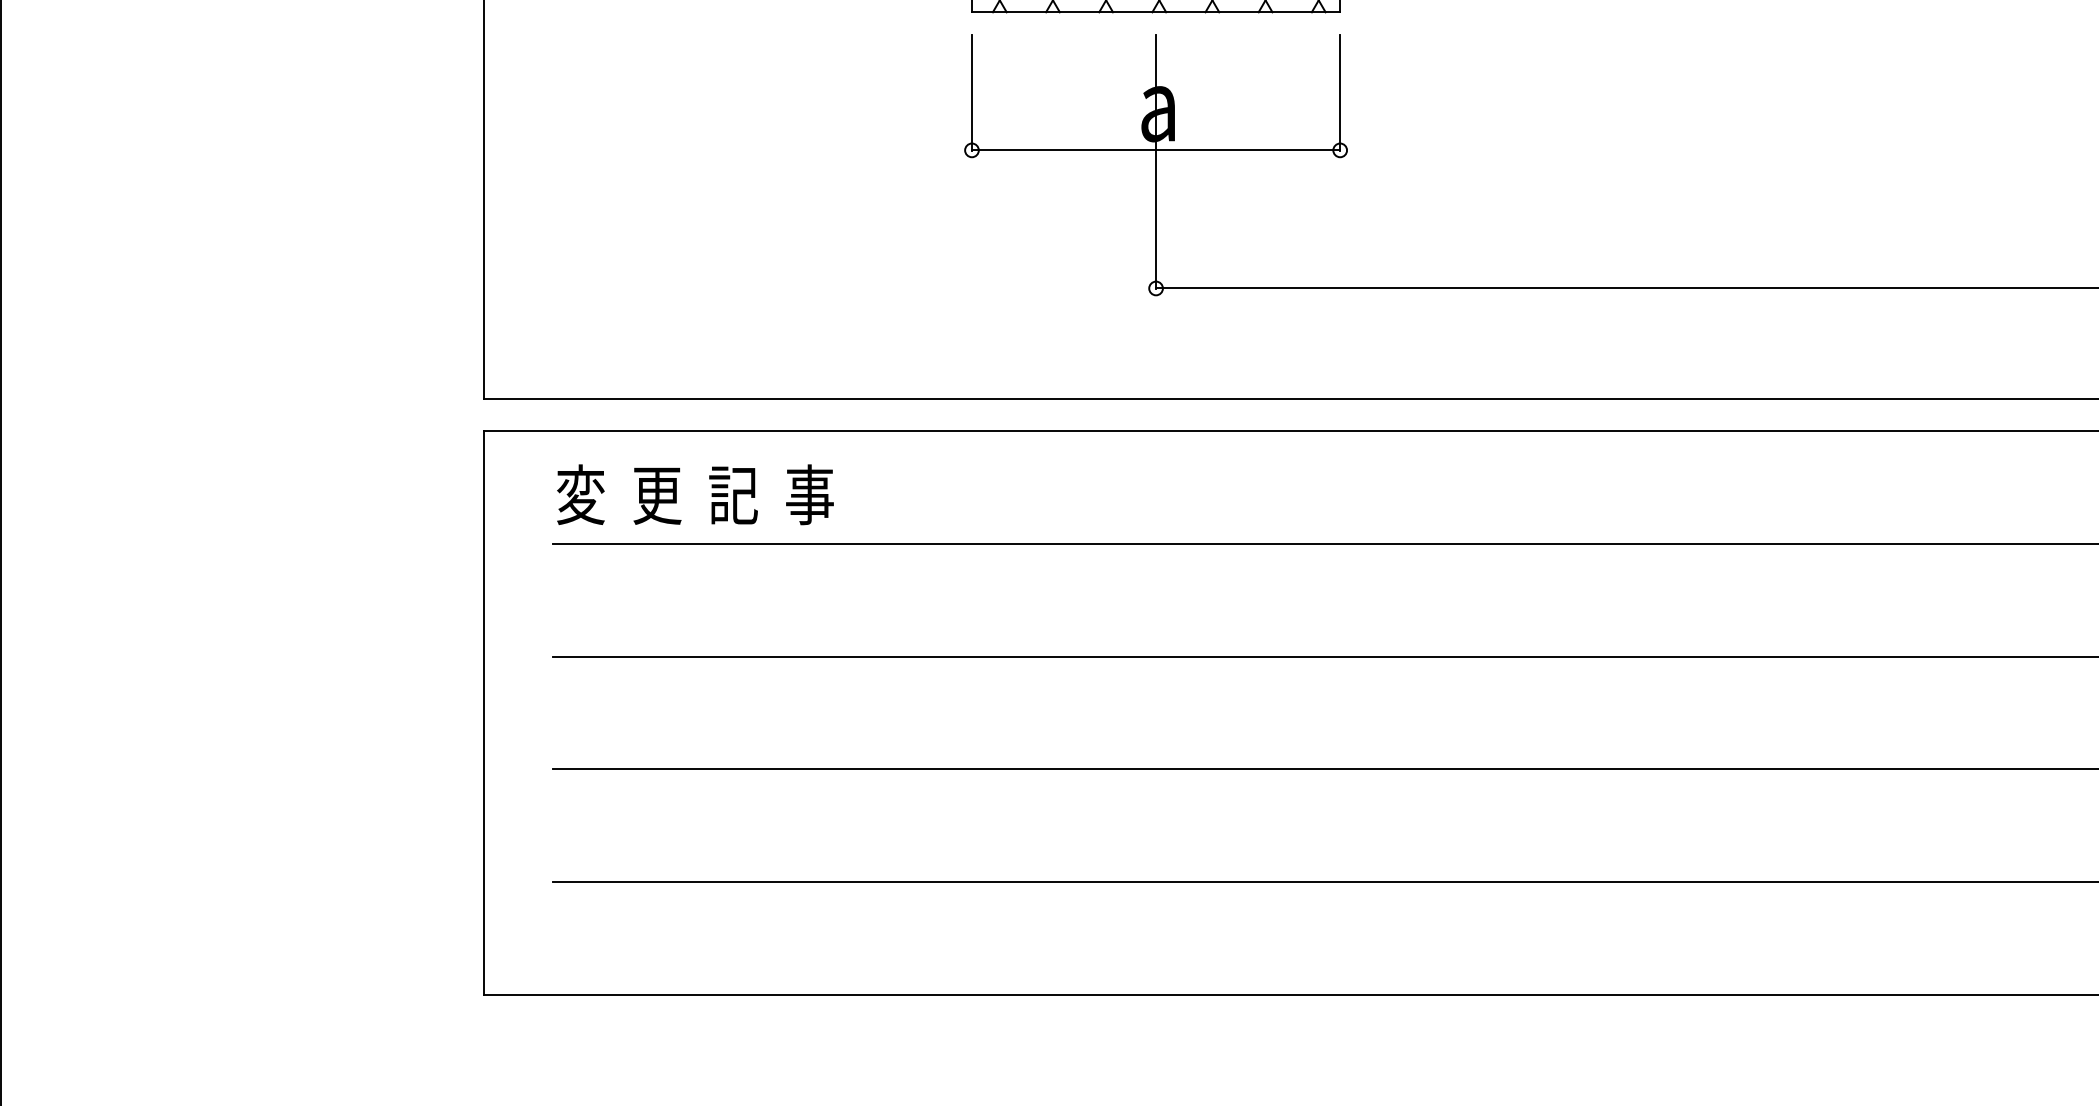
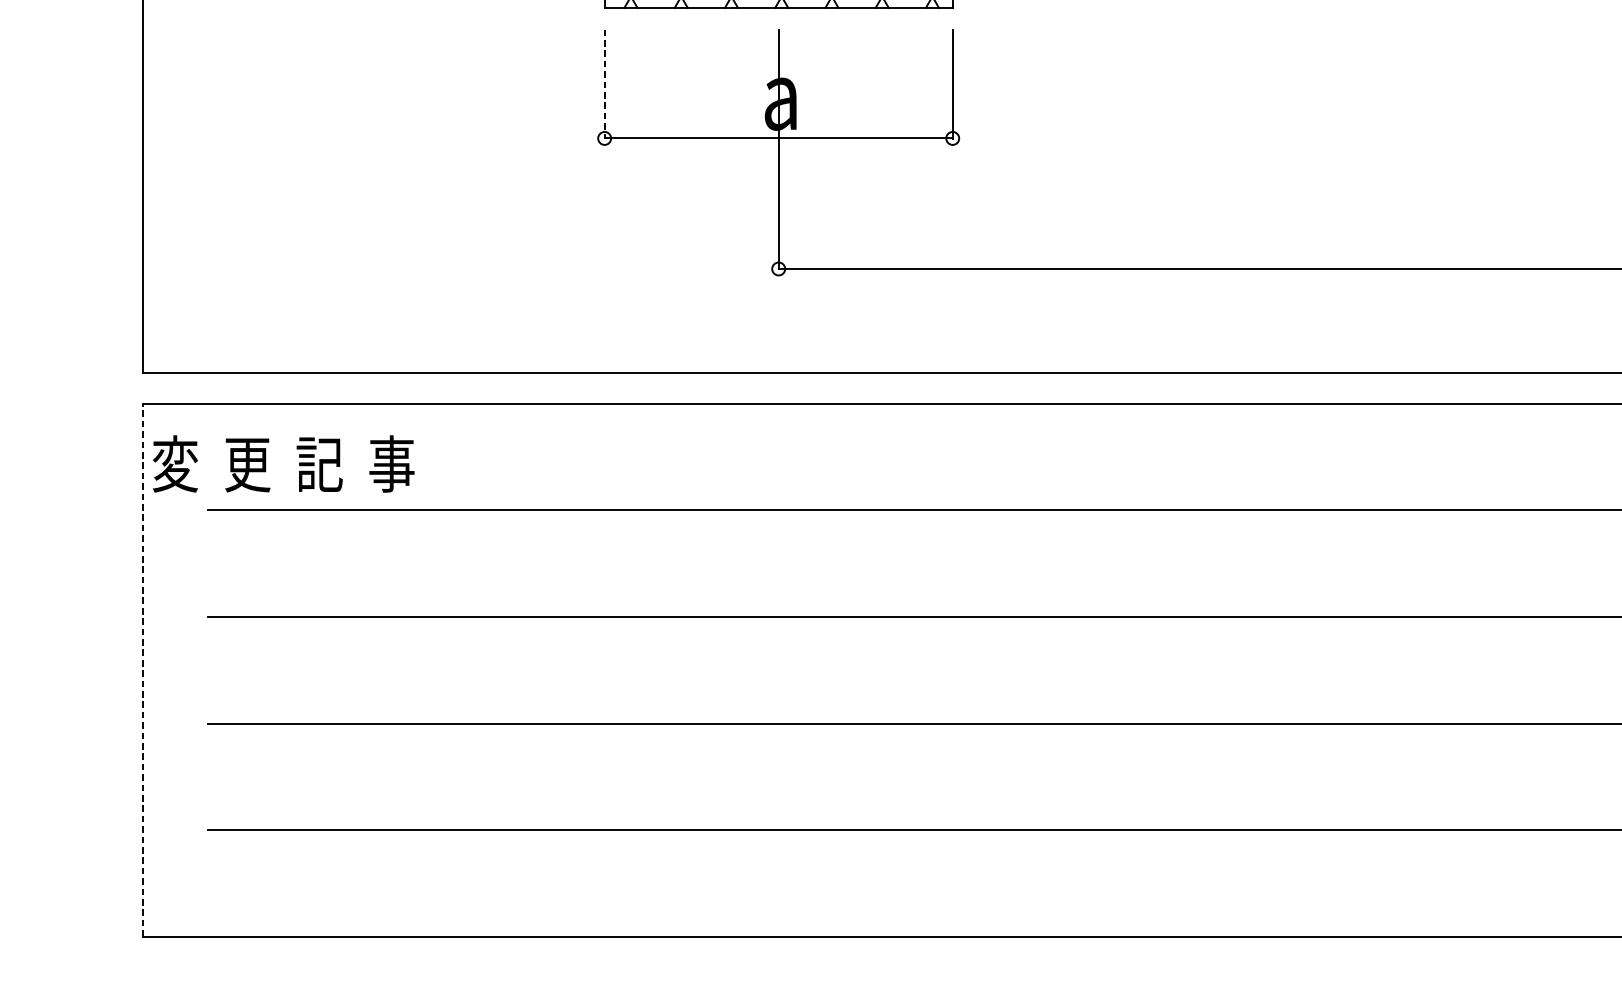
line: (971, 93) -> (604, 84), solid -> dashed
text: (695, 494) -> (283, 463), moved
line: (484, 713) -> (143, 670), solid -> dashed

